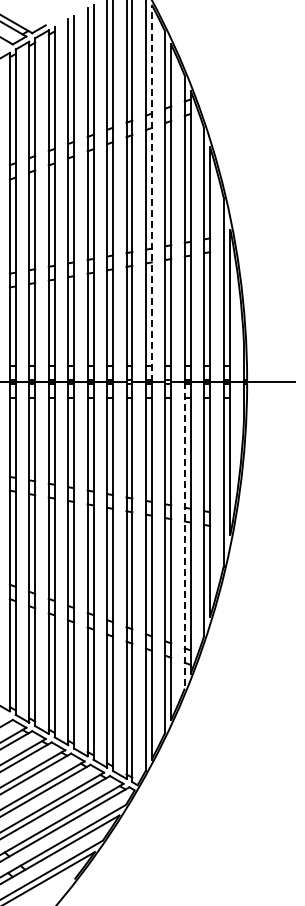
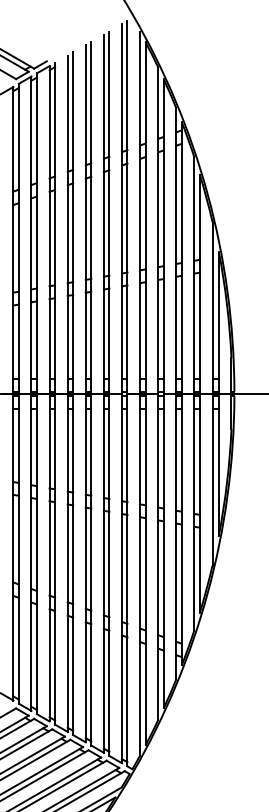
line: (151, 193) -> (145, 217), dashed -> solid
line: (184, 535) -> (176, 536), dashed -> solid

